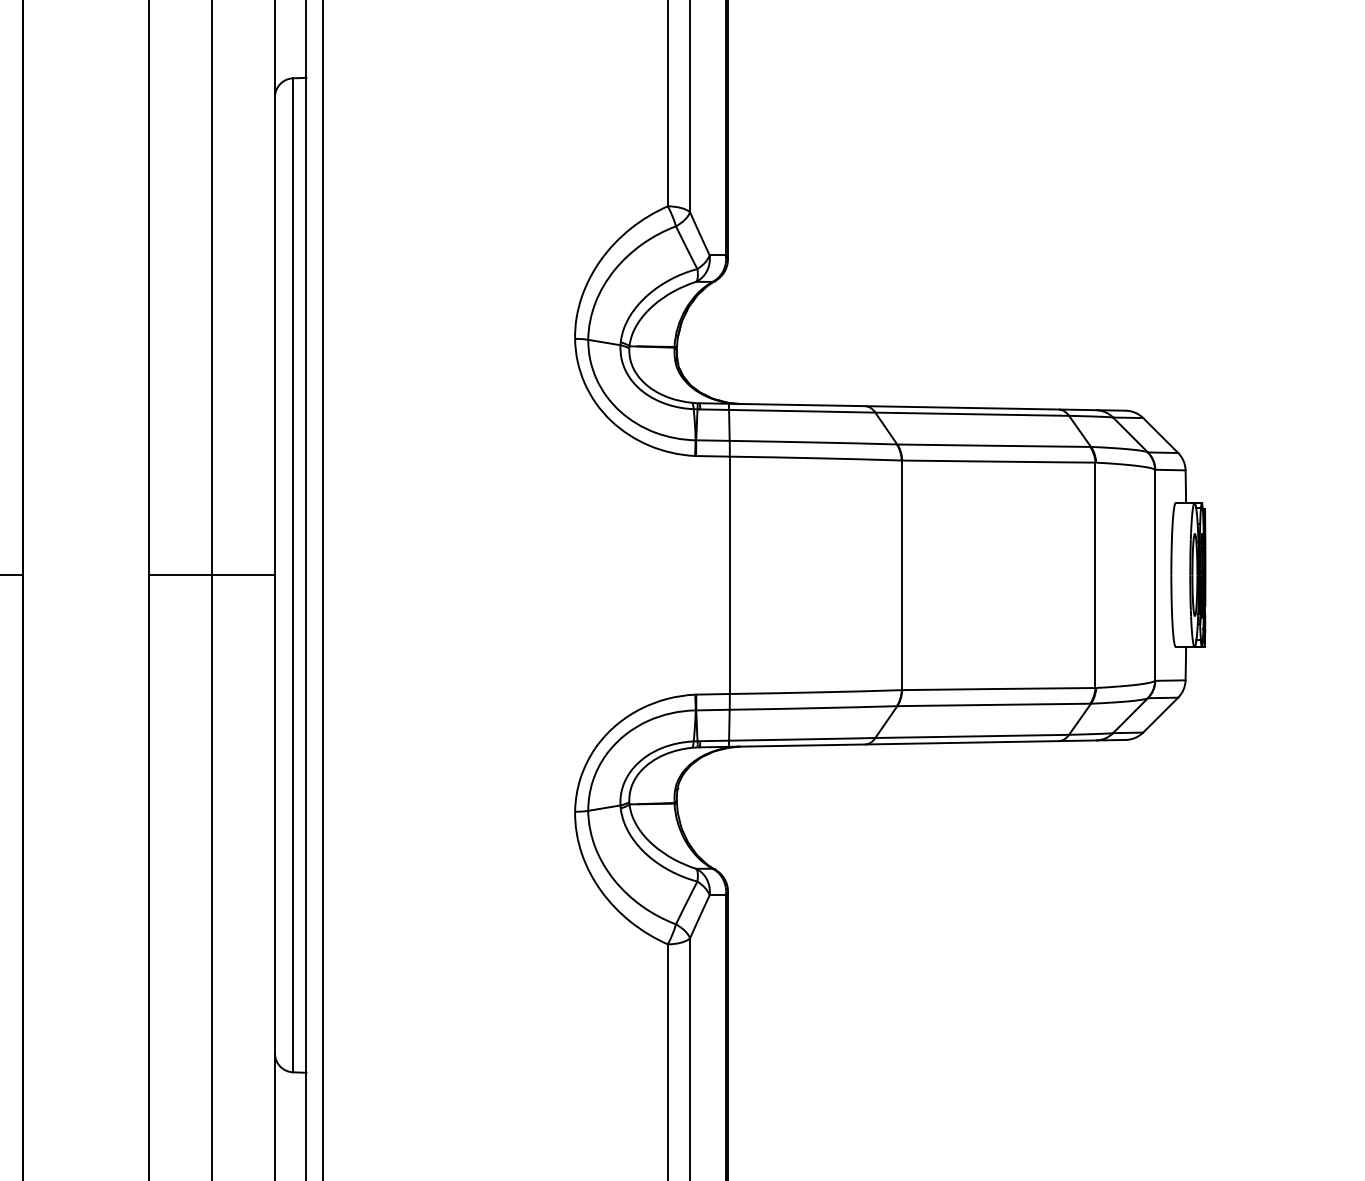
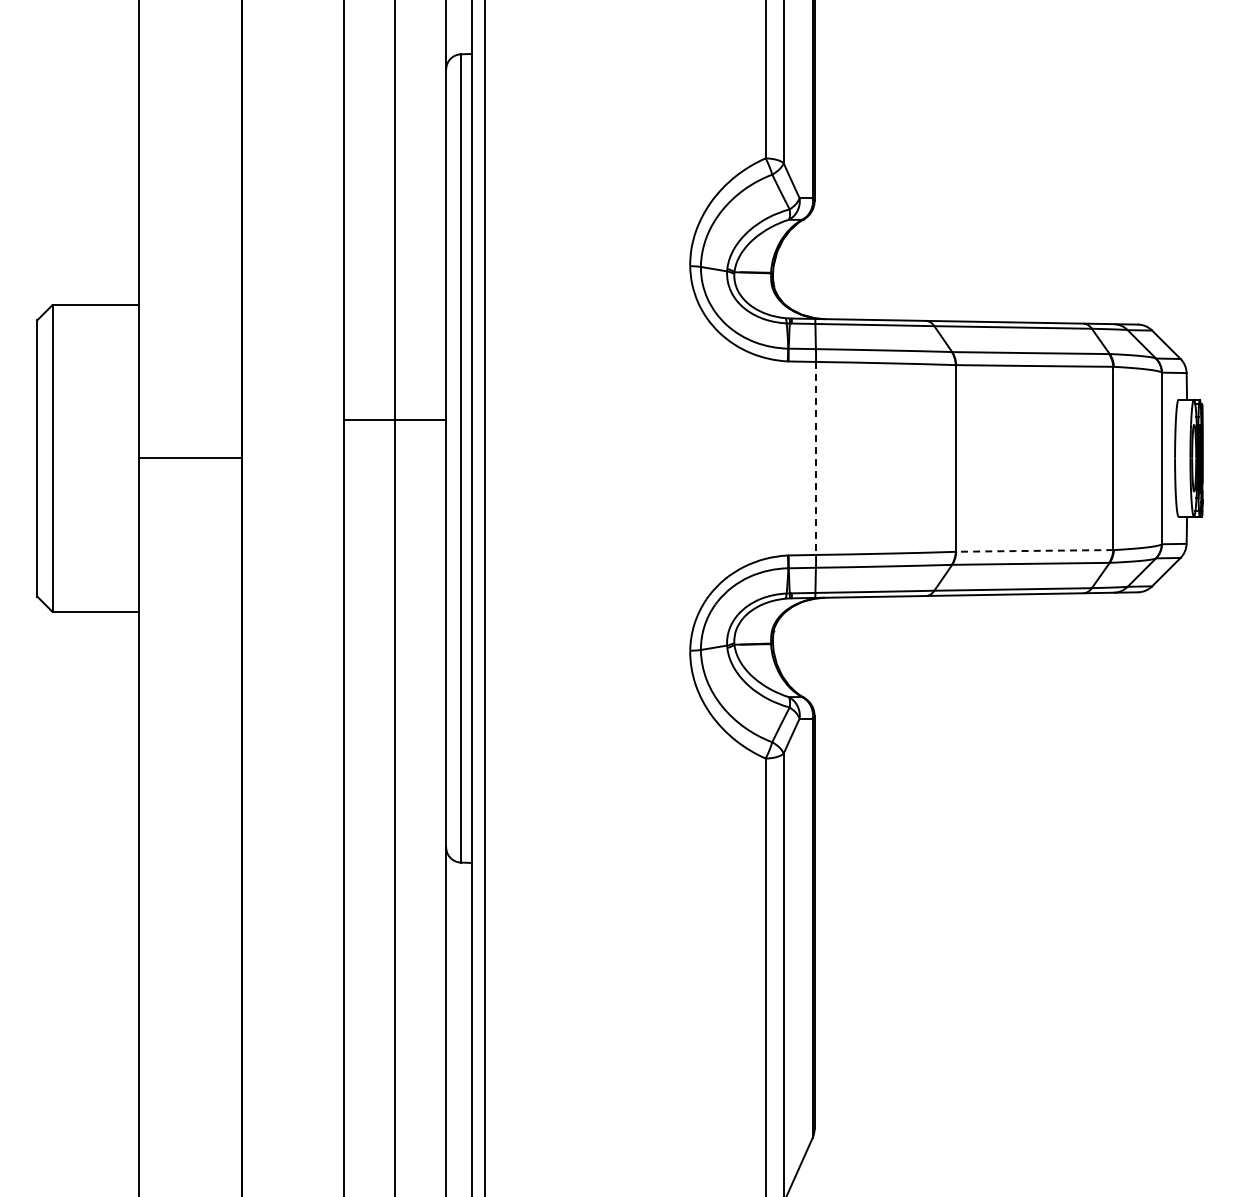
line: (211, 575) -> (394, 420), moved
line: (730, 575) -> (816, 458), solid -> dashed
arc: (998, 688) -> (1034, 550), solid -> dashed

